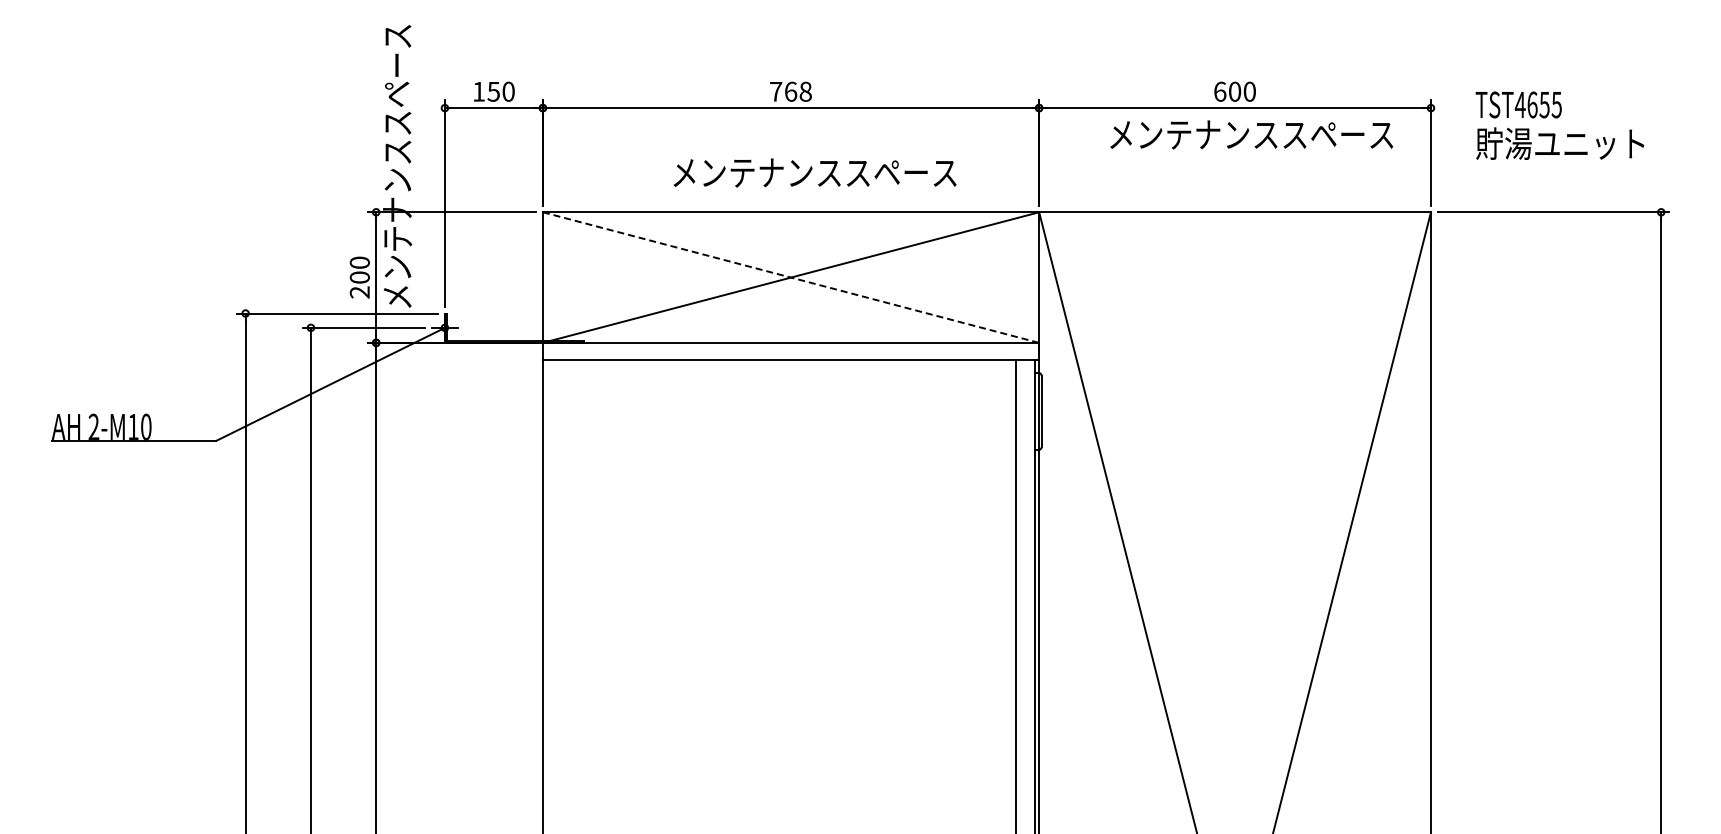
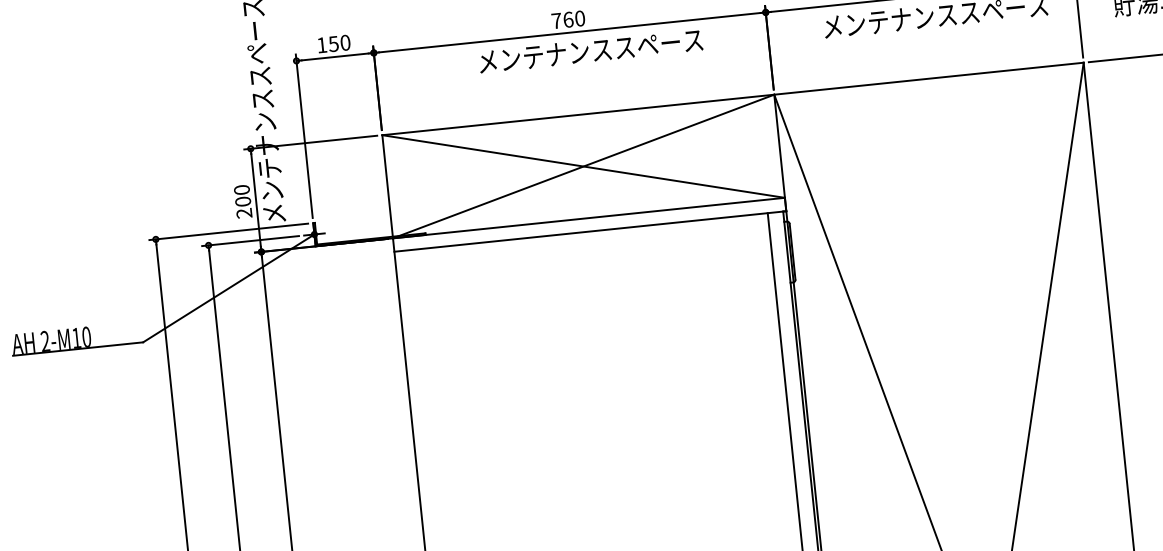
text: (805, 91) -> (579, 18), 768 -> 760
text: (814, 172) -> (590, 50), moved
line: (791, 277) -> (584, 166), dashed -> solid

